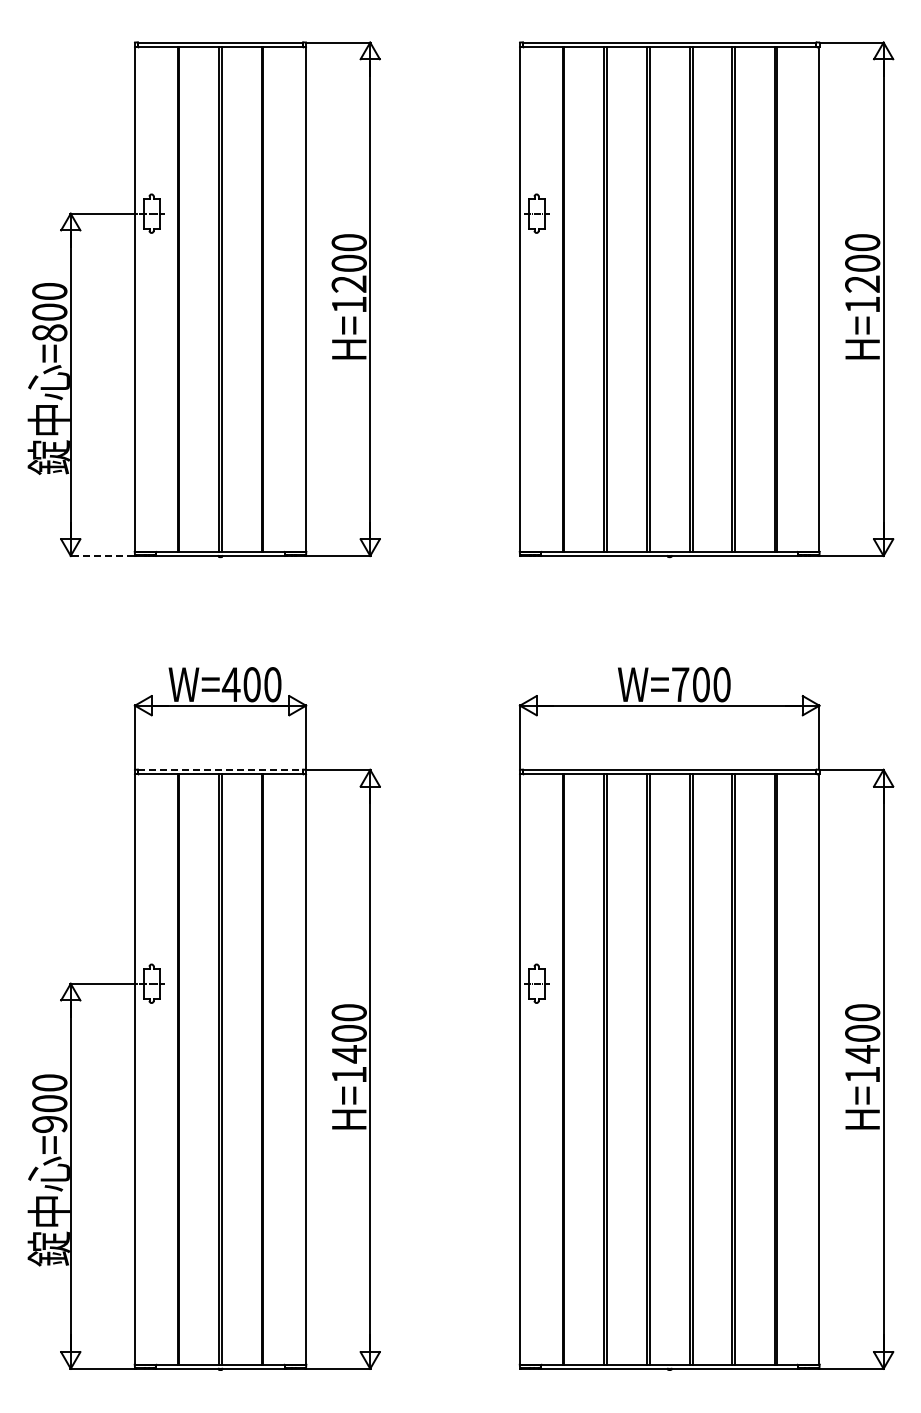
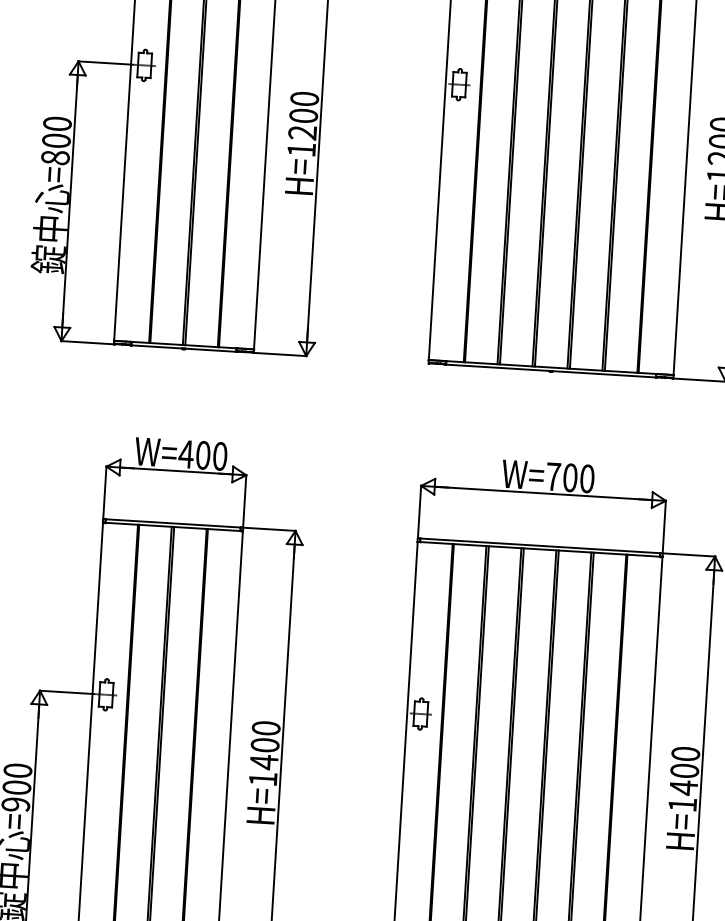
line: (102, 555) -> (87, 342), dashed -> solid
line: (220, 769) -> (173, 523), dashed -> solid

